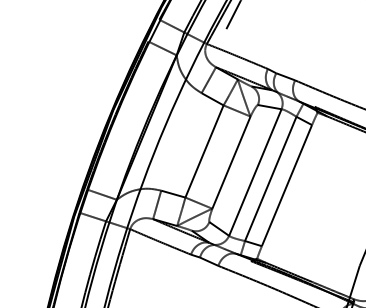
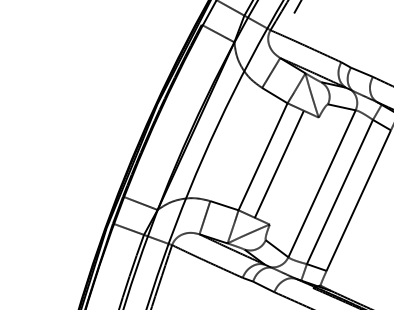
line: (231, 162) -> (279, 164), moved

